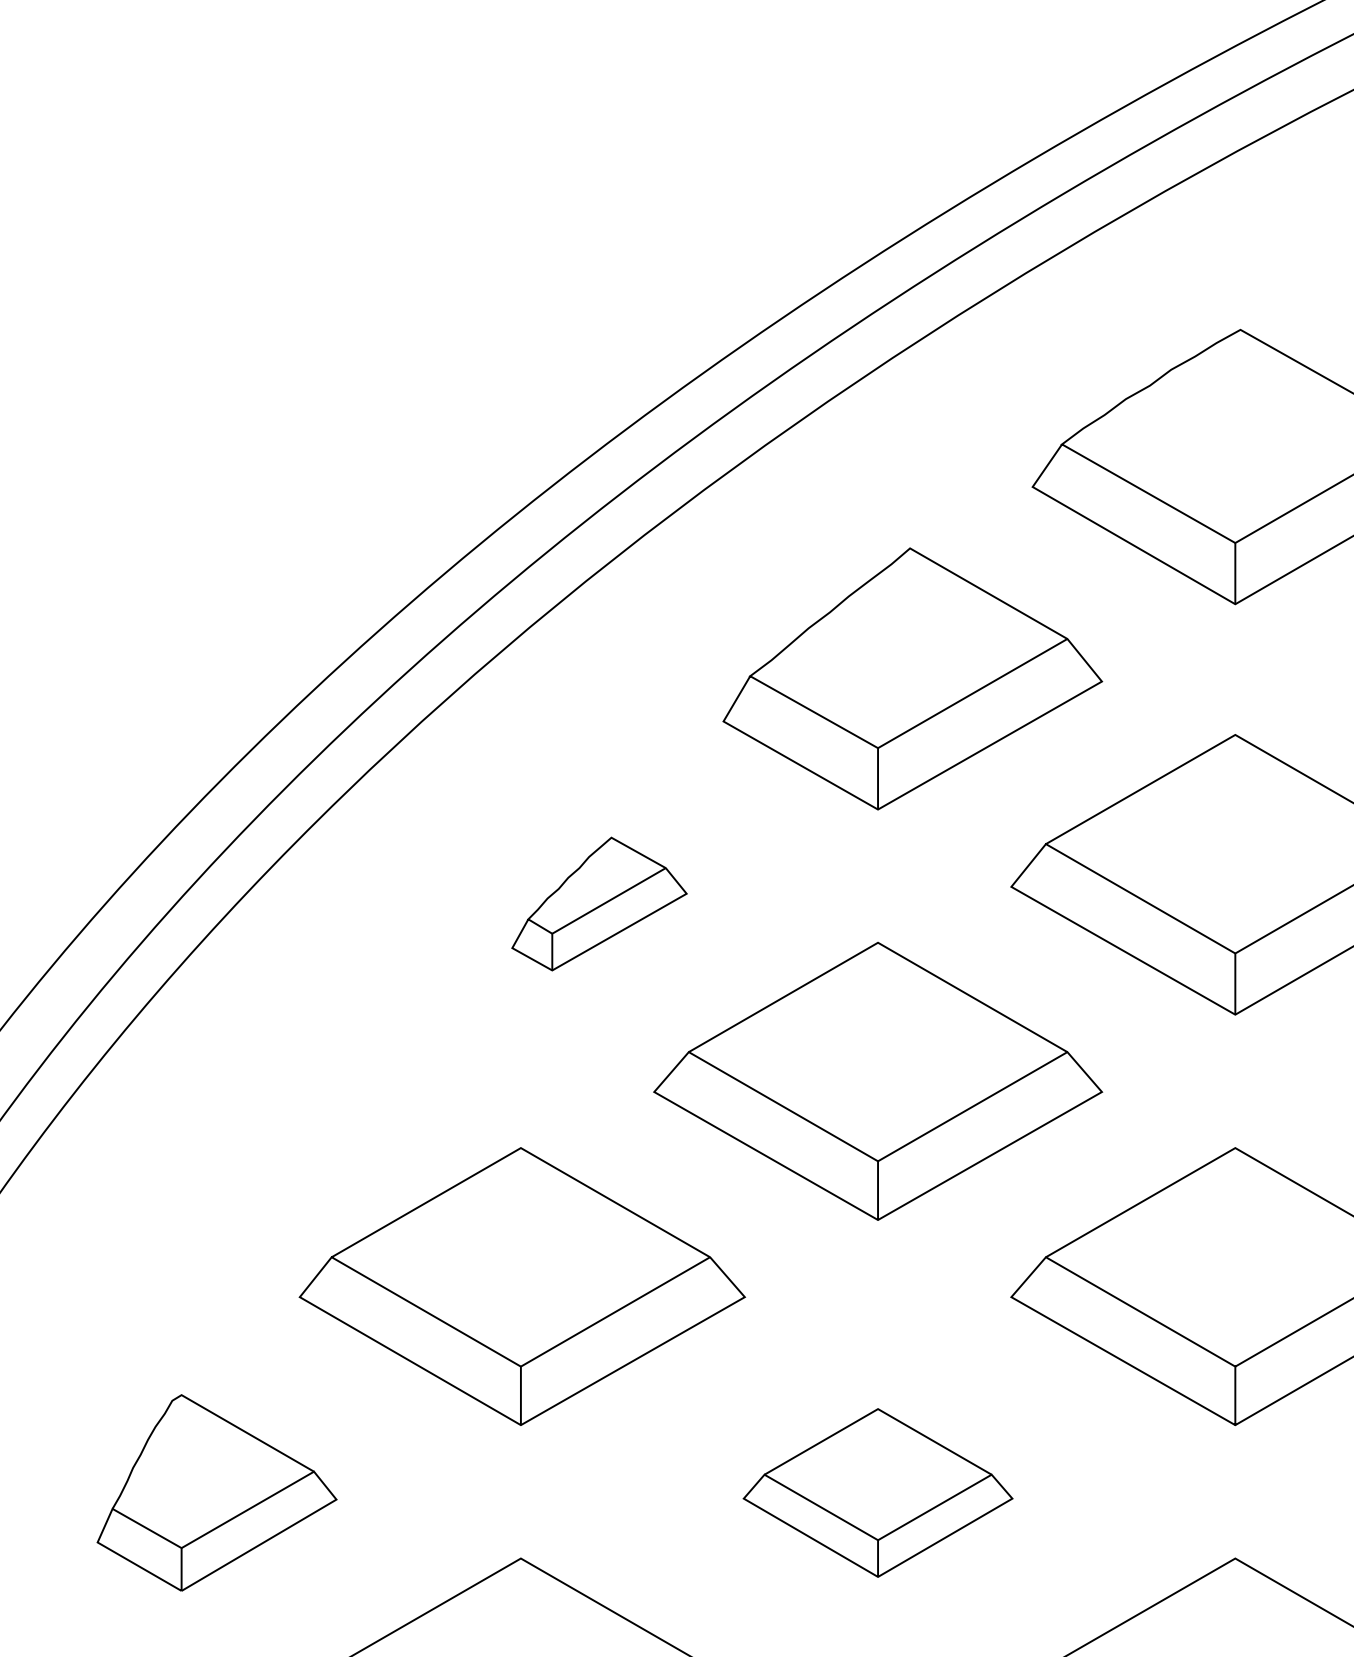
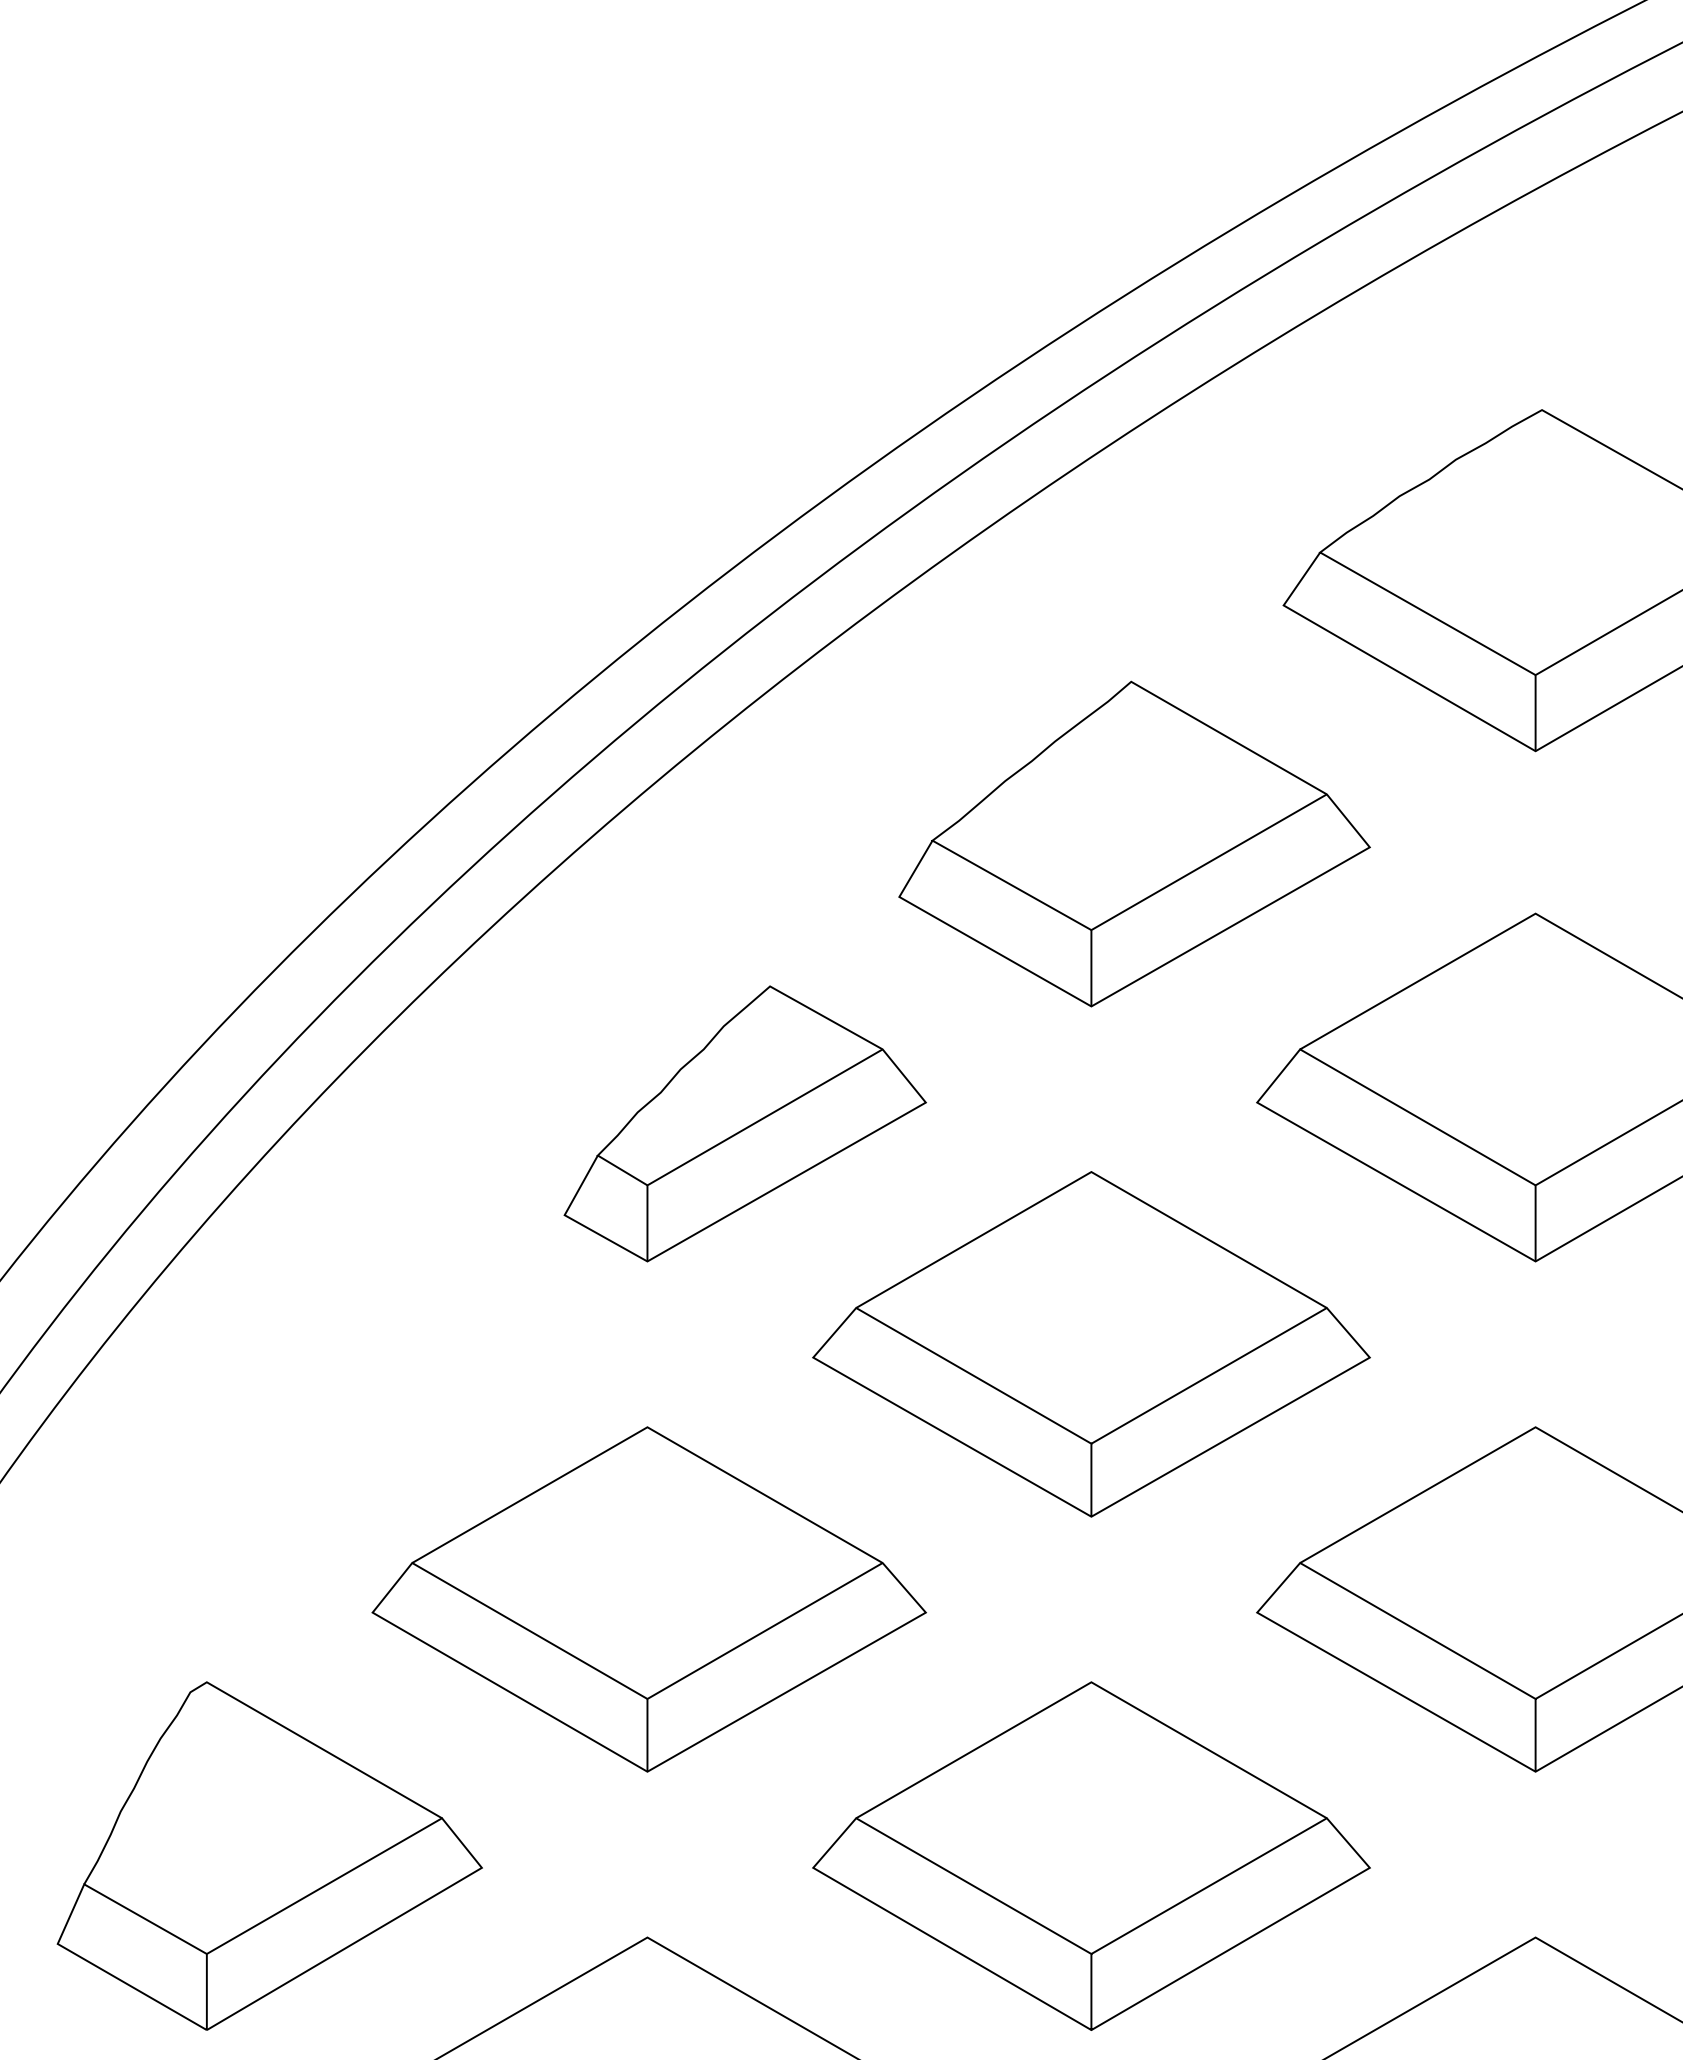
part: (598, 903) -> (744, 1123), size x1.67
part: (216, 1492) -> (269, 1855), size x1.43
part: (878, 1492) -> (1091, 1855), size x1.67

